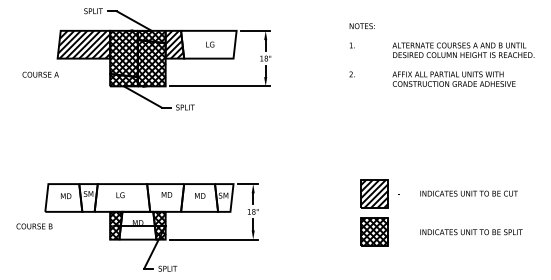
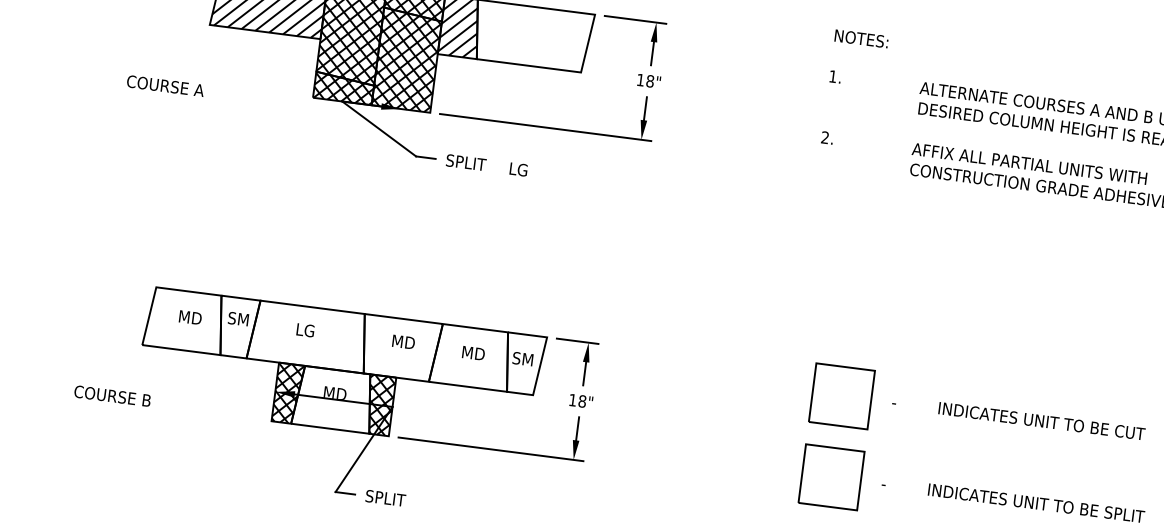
text: (210, 44) -> (519, 169), moved
text: (40, 74) -> (165, 85), moved
hatch: (374, 193) -> (842, 395), removed
text: (34, 226) -> (112, 396), moved
hatch: (374, 232) -> (831, 477), removed

